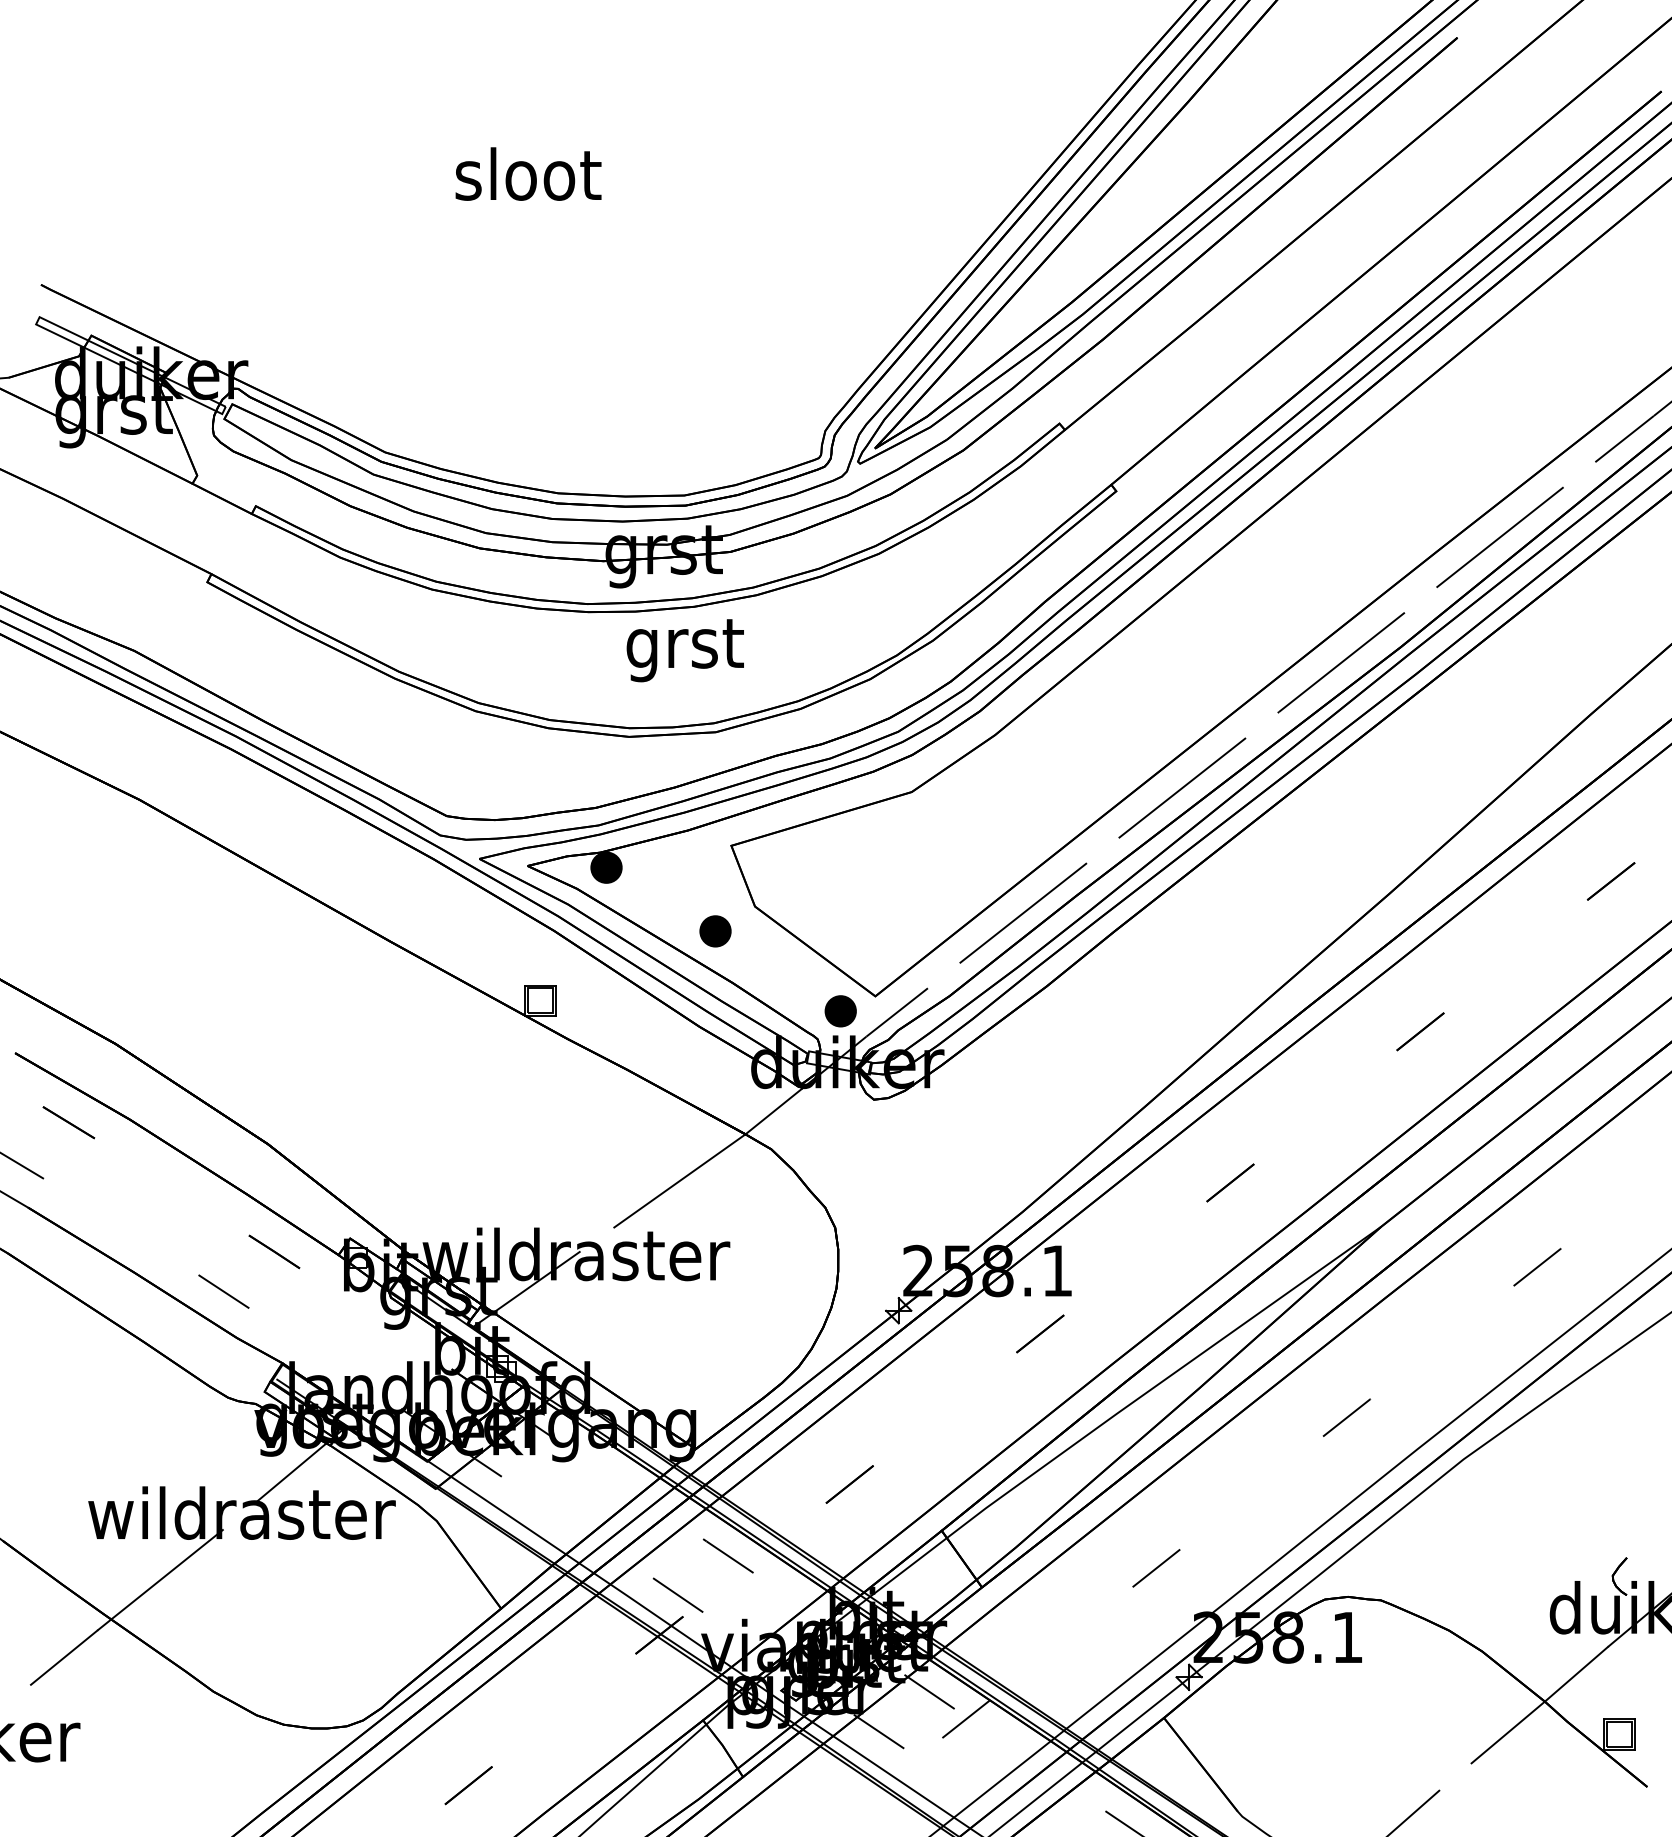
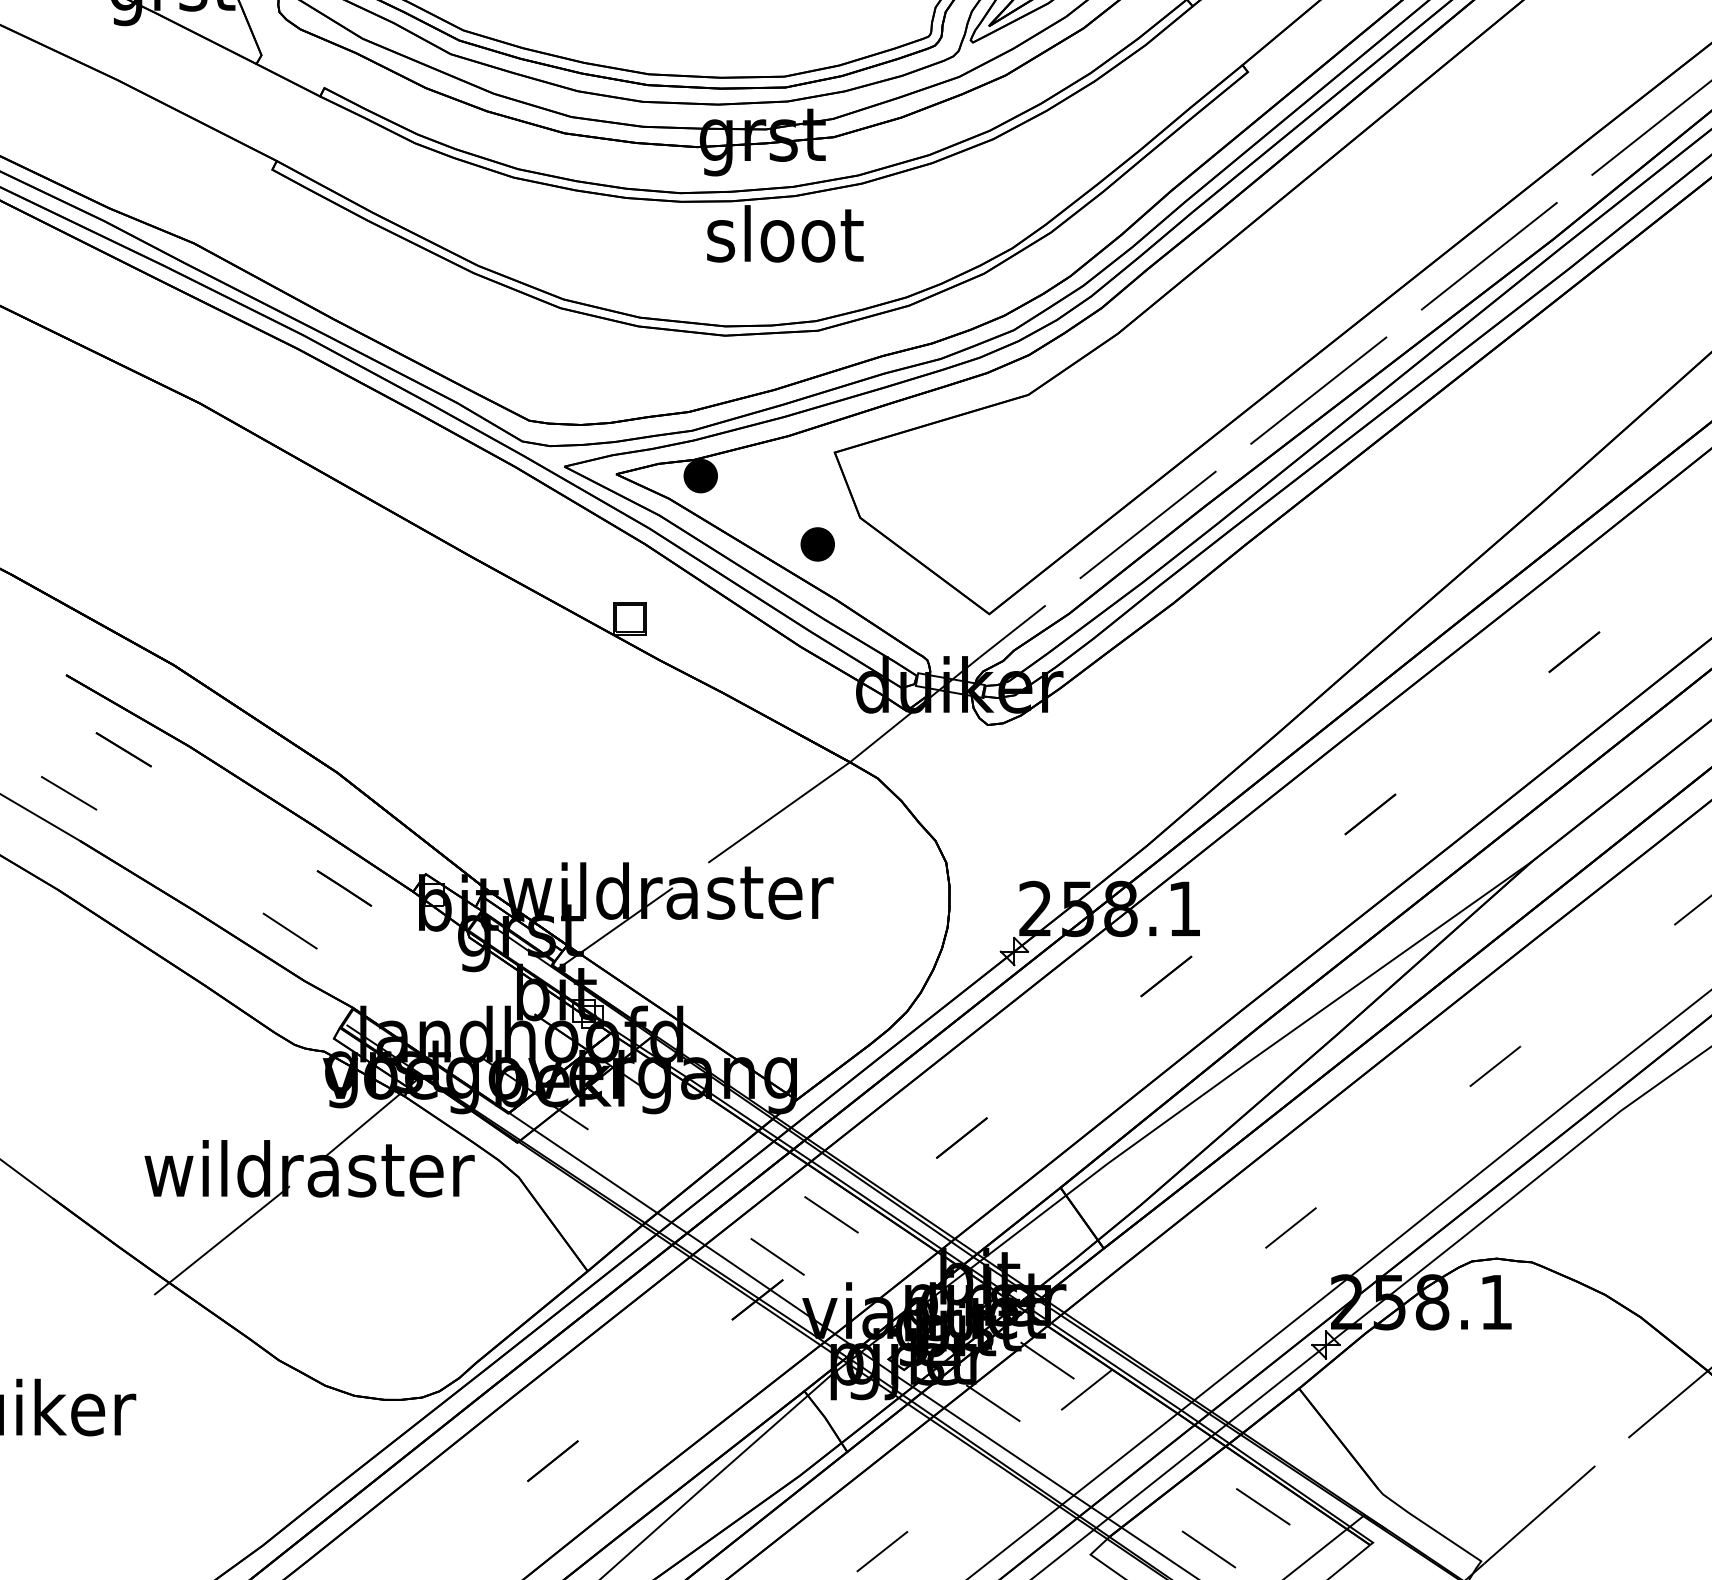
text: (685, 648) -> (785, 240), grst -> sloot
part: (840, 1011) -> (951, 630), removed
line: (64, 1657) -> (119, 1323), removed

